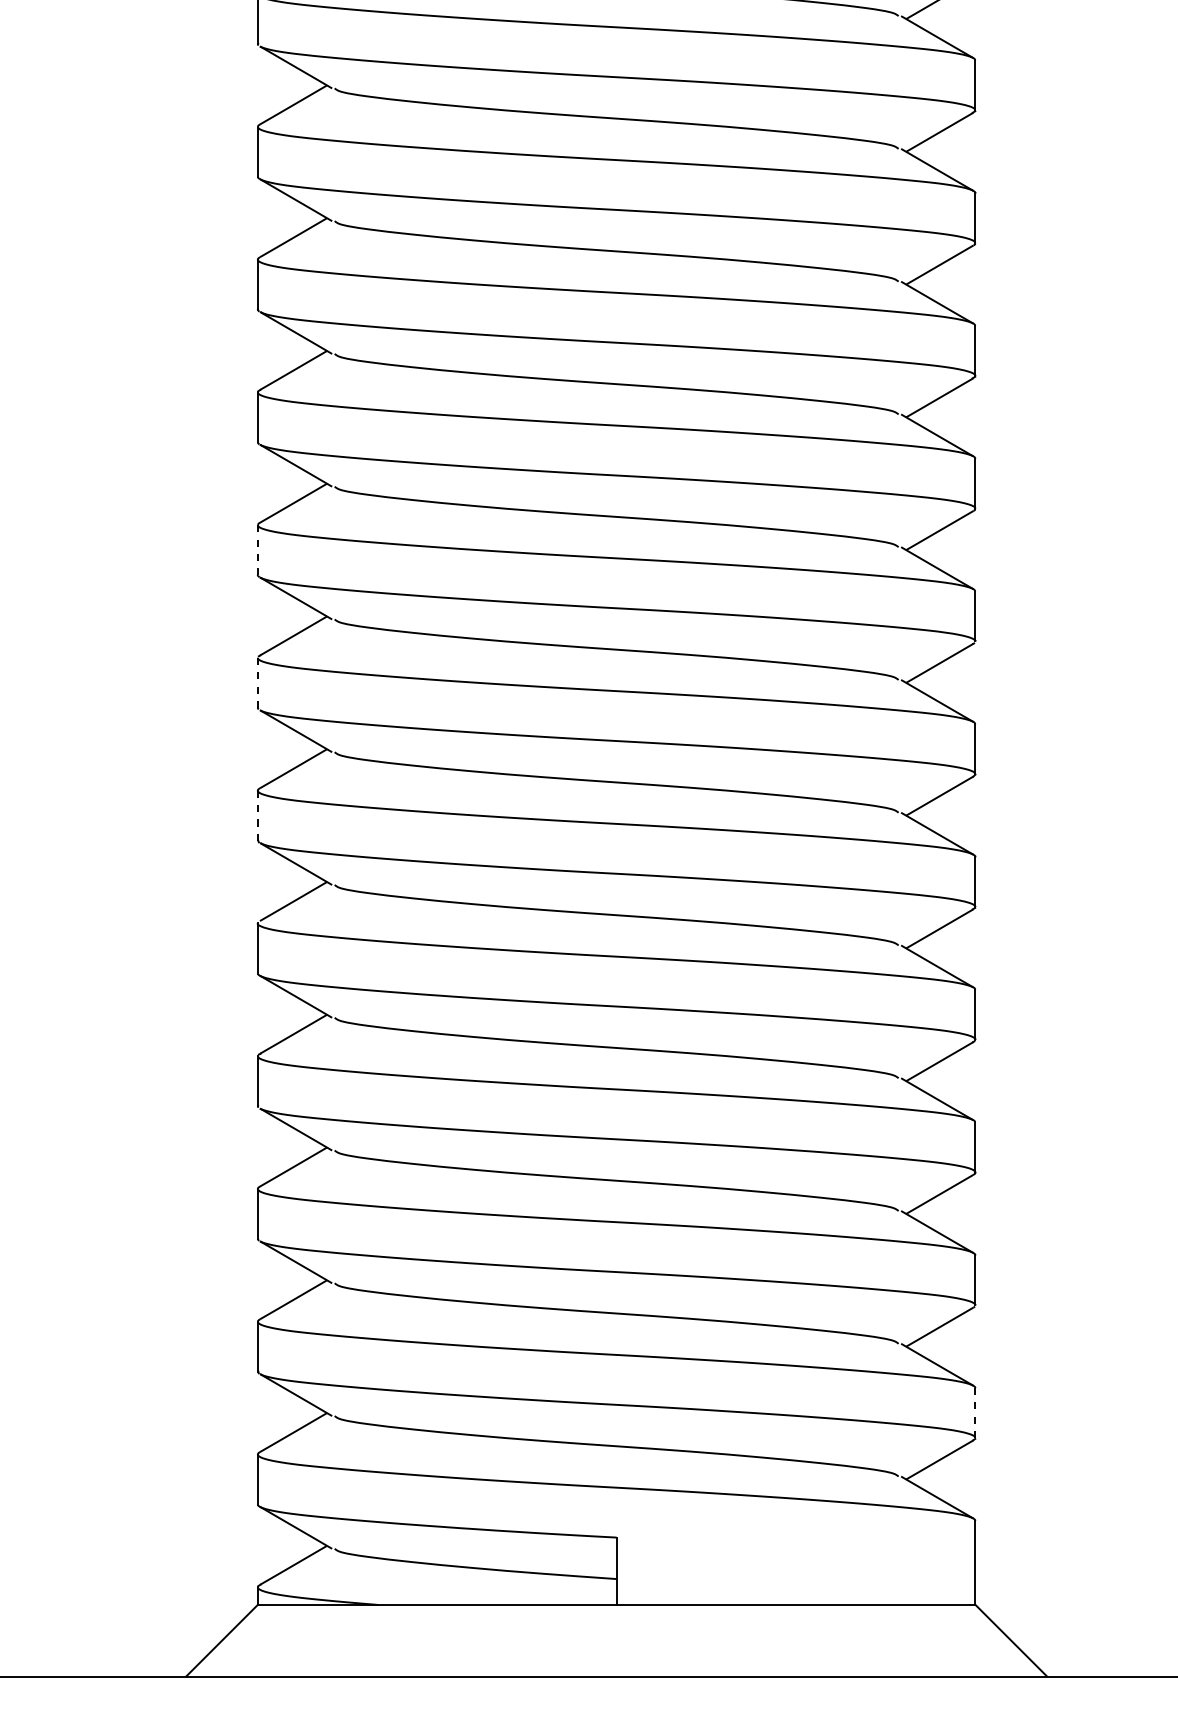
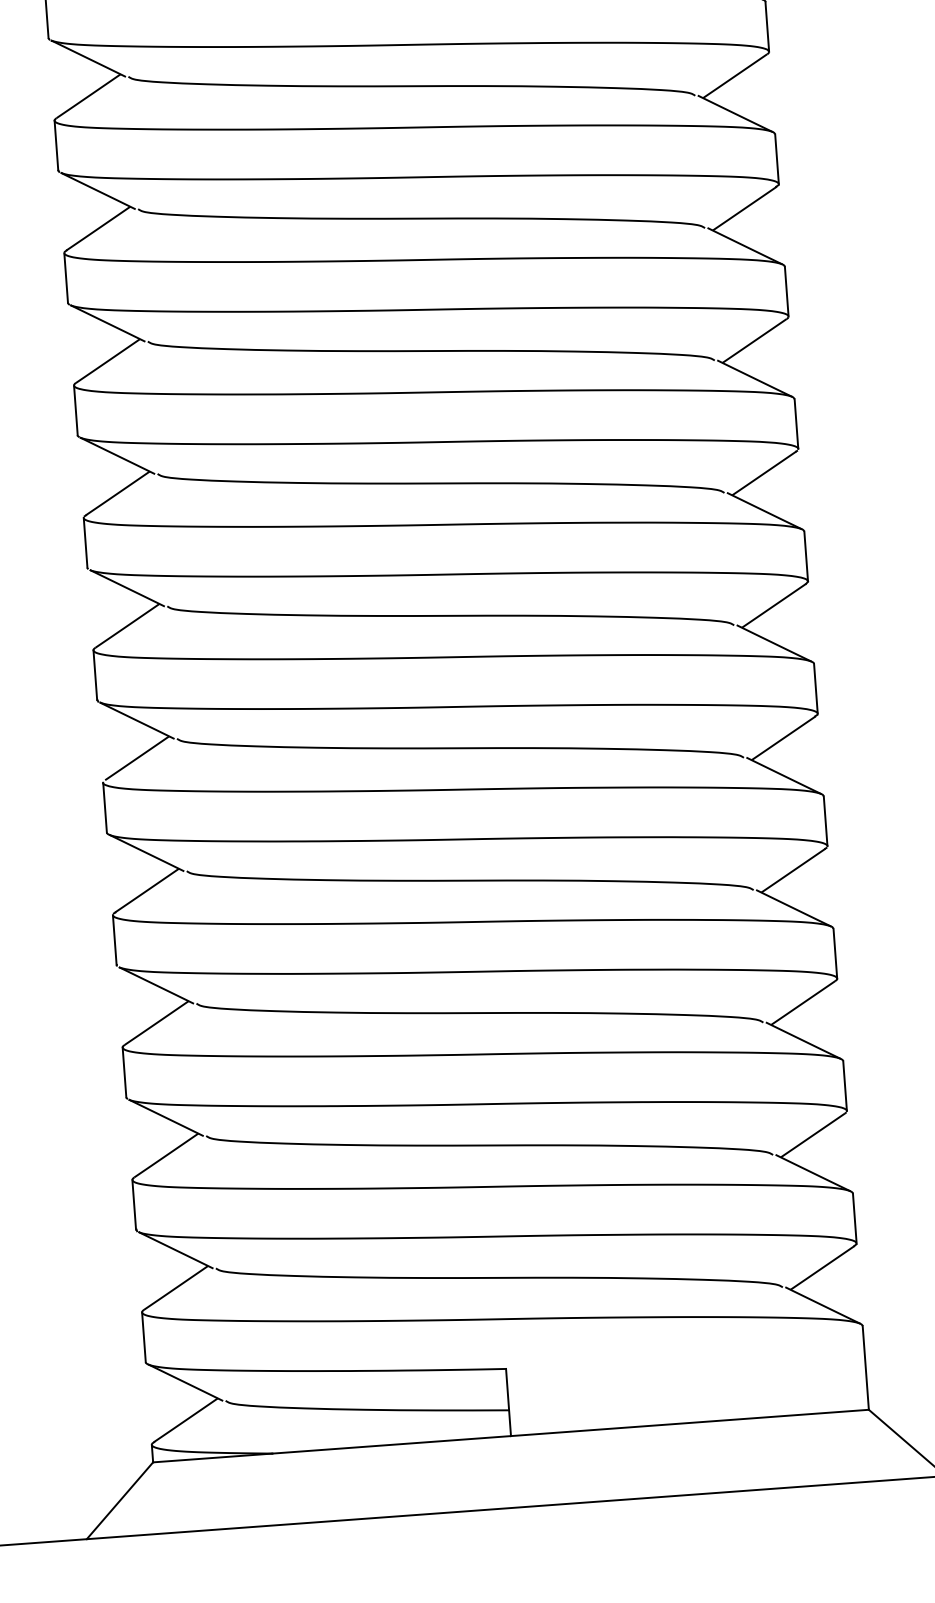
line: (257, 550) -> (75, 410), dashed -> solid
line: (257, 682) -> (85, 542), dashed -> solid
line: (257, 815) -> (94, 675), dashed -> solid
line: (975, 1413) -> (854, 1218), dashed -> solid

